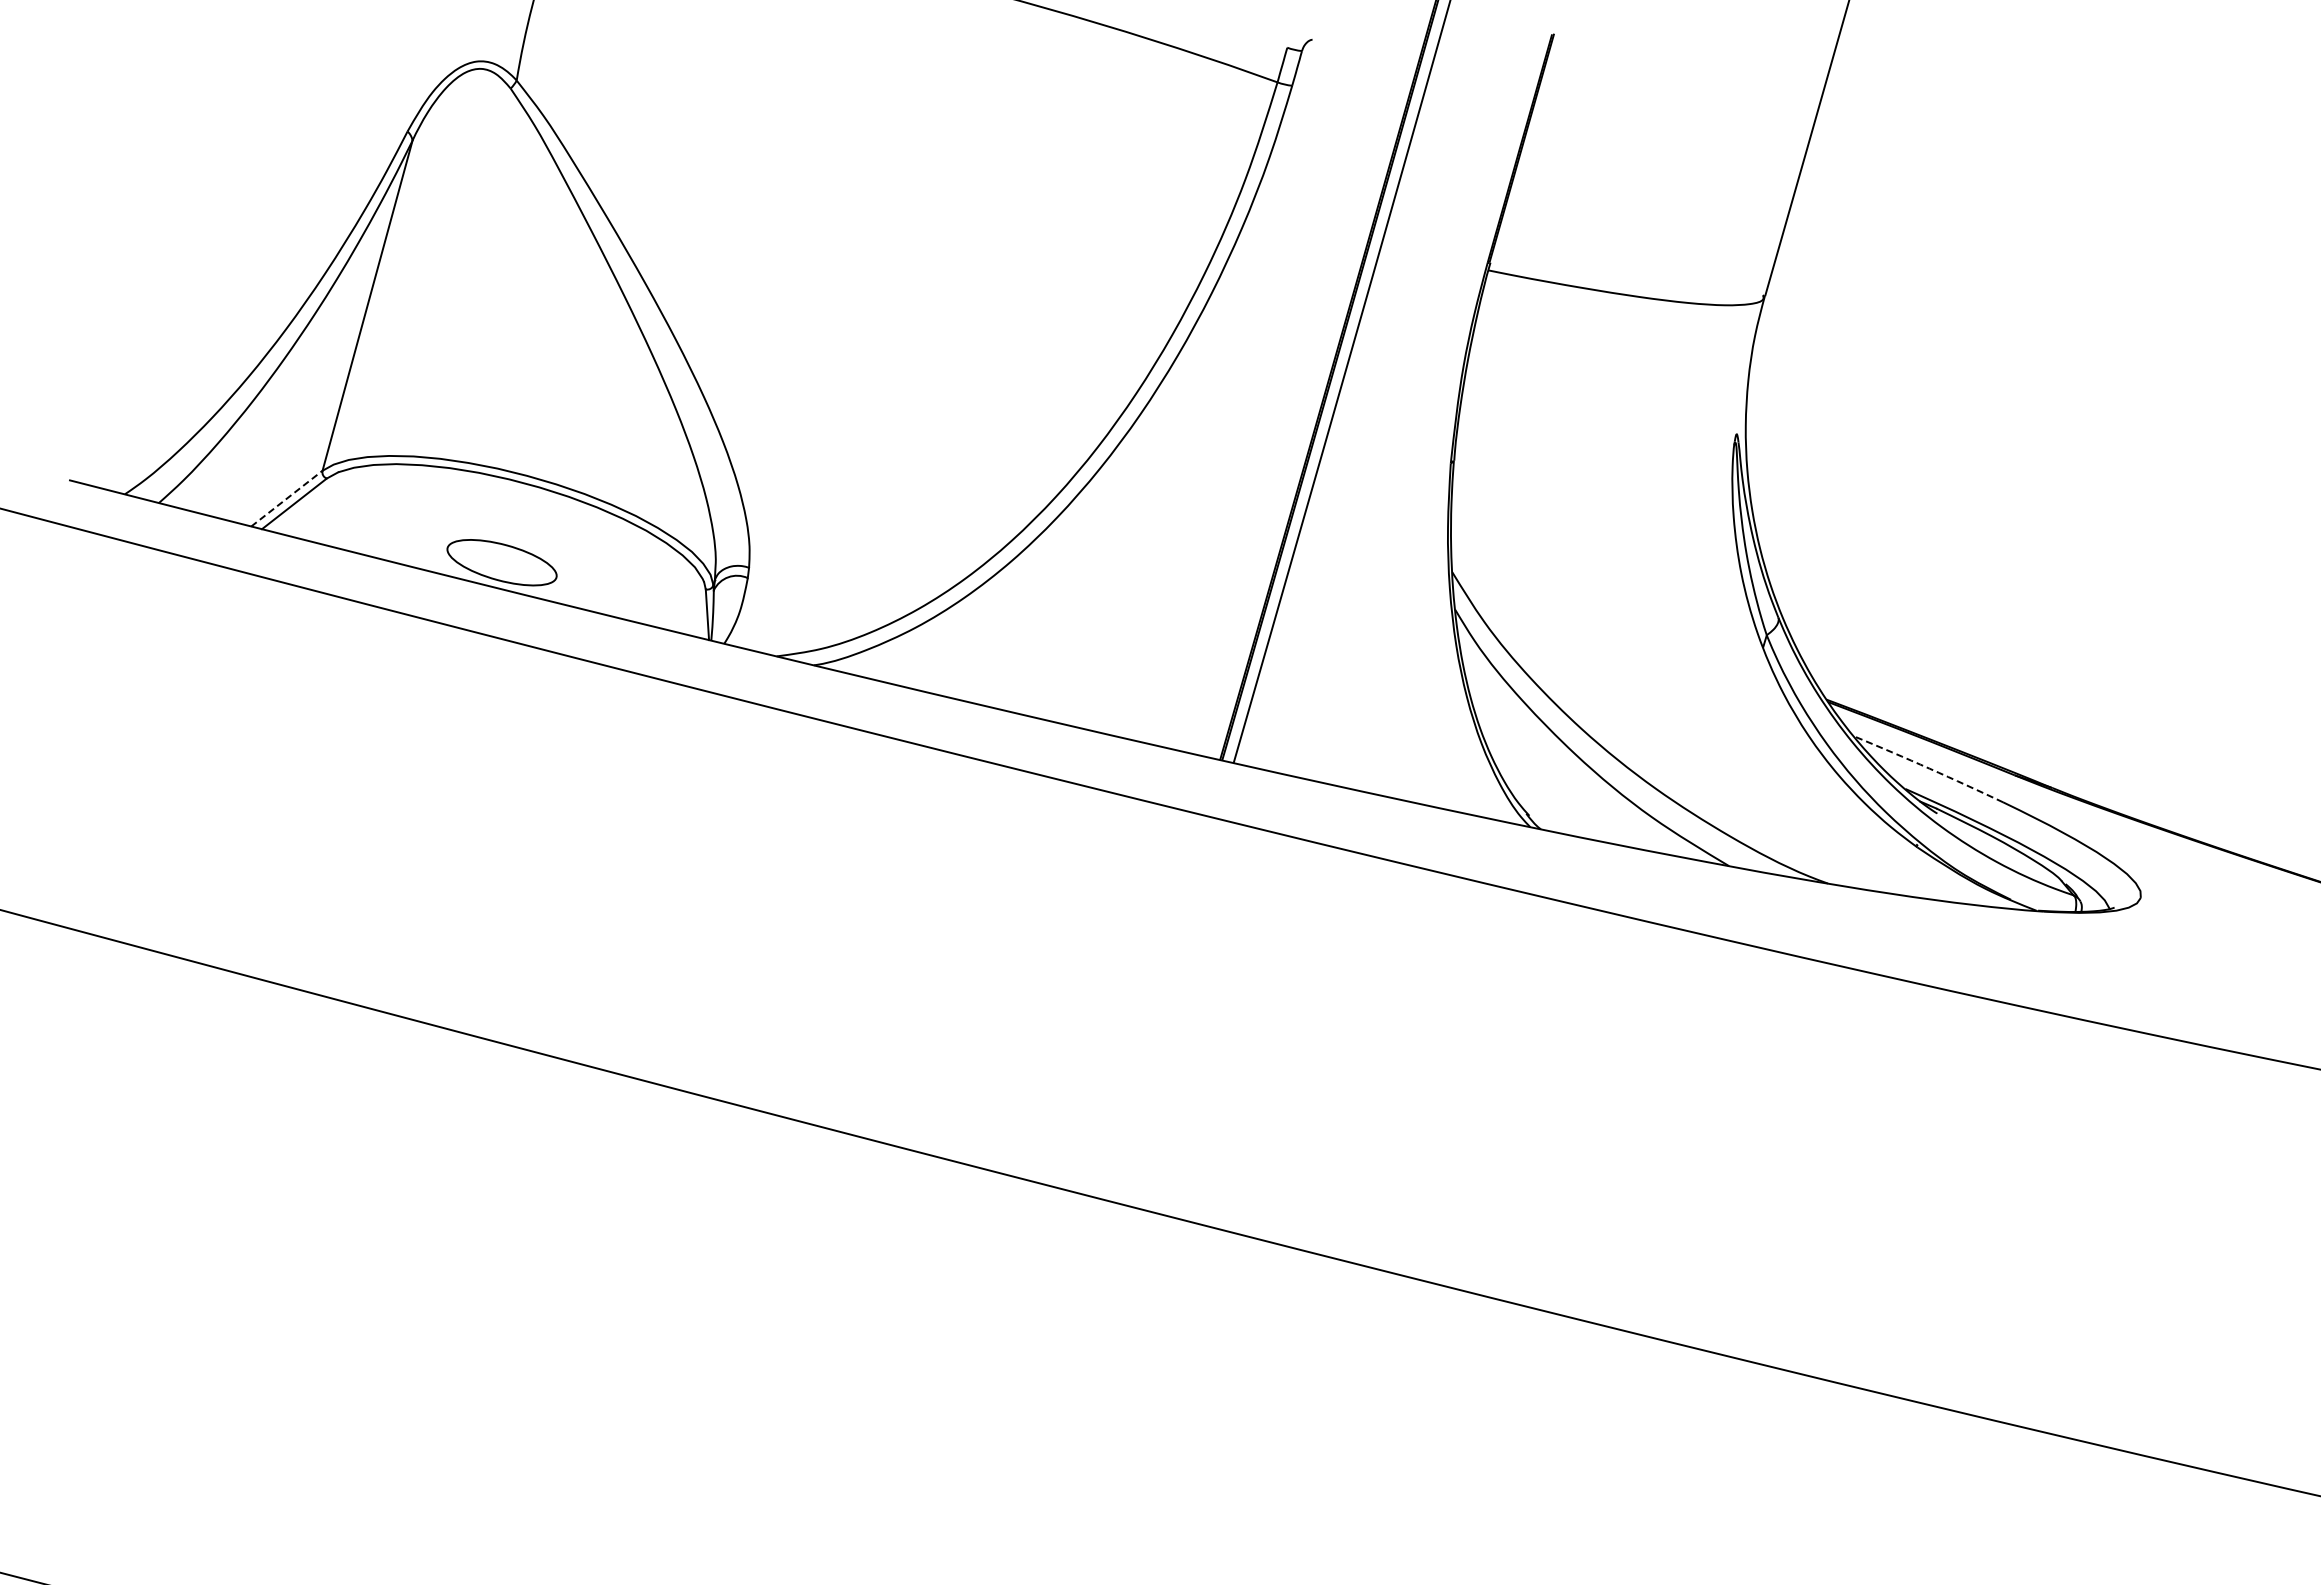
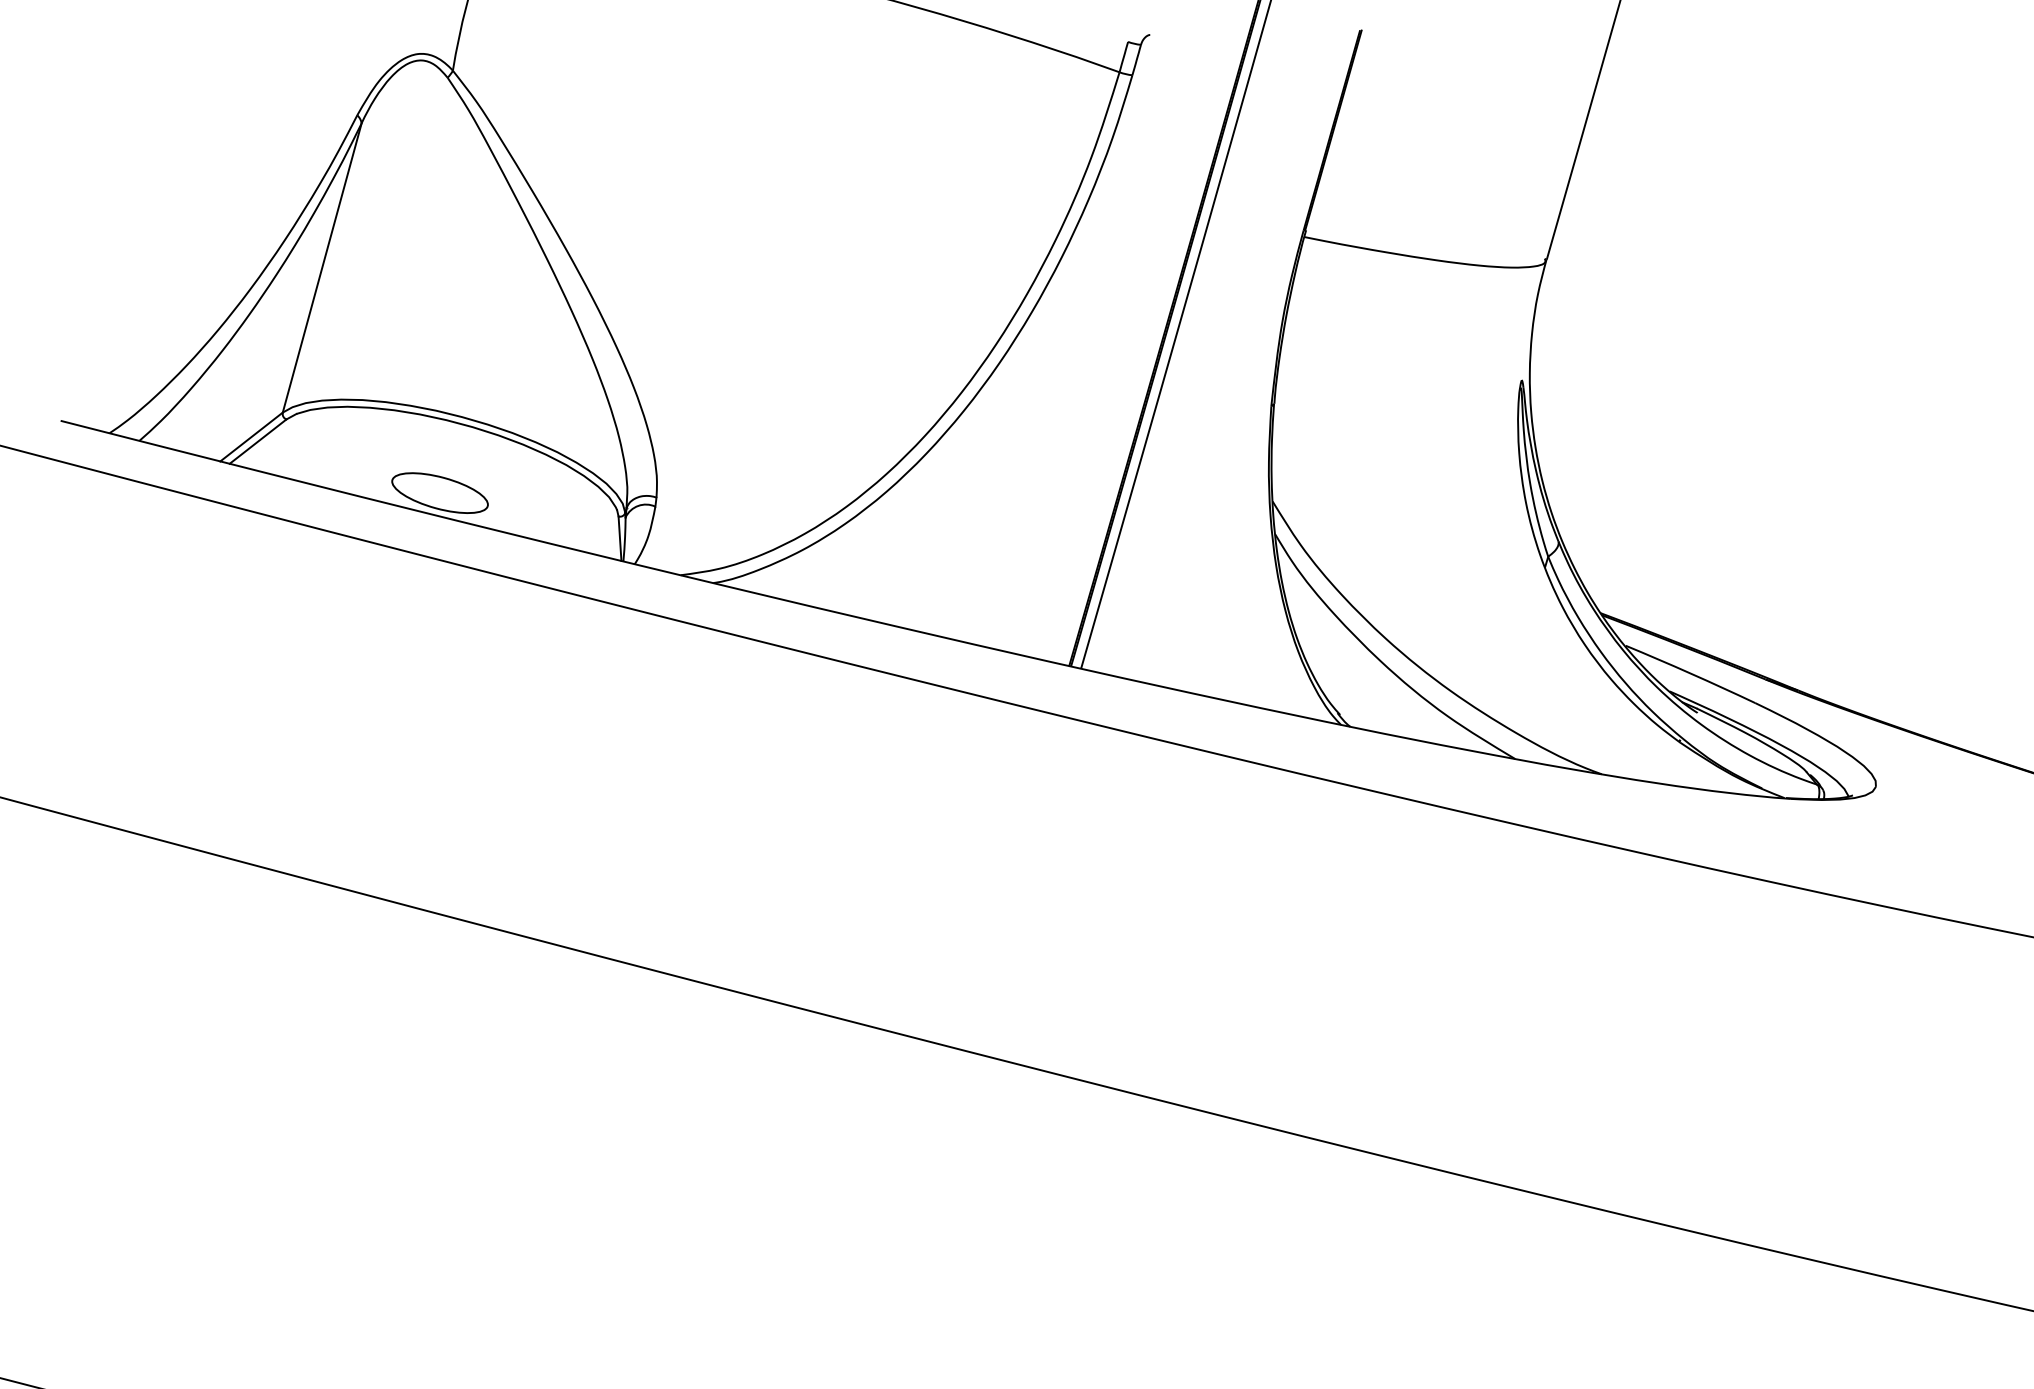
line: (287, 498) -> (252, 436), dashed -> solid
arc: (1929, 768) -> (1690, 673), dashed -> solid

